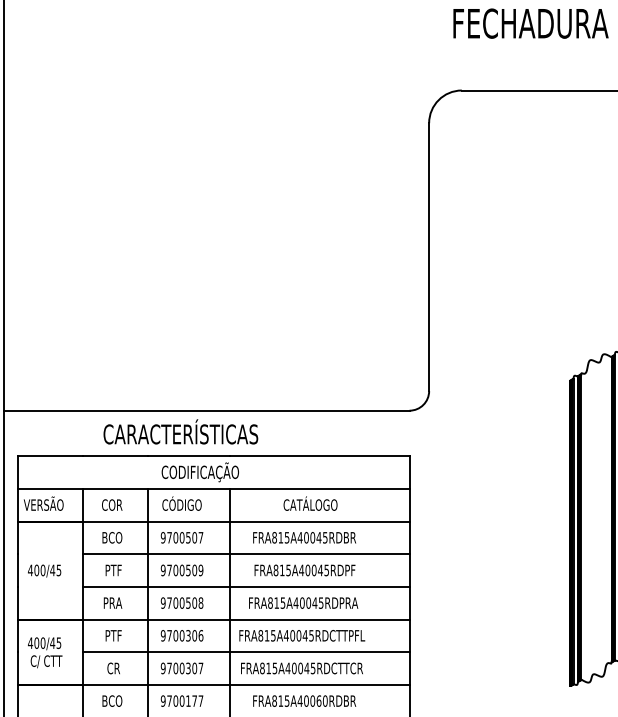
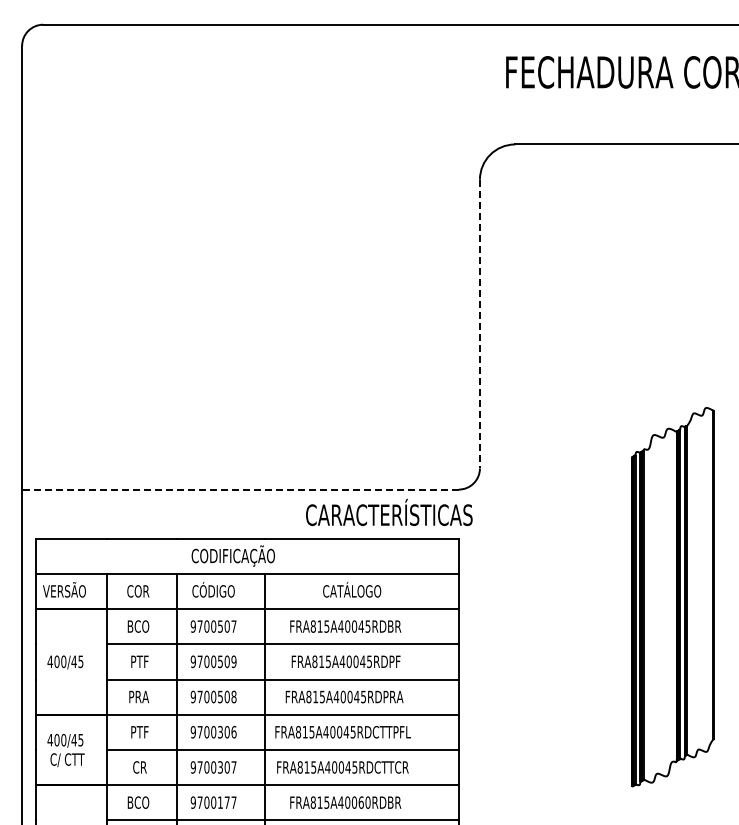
line: (428, 257) -> (479, 324), solid -> dashed
line: (206, 410) -> (239, 489), solid -> dashed
text: (181, 431) -> (389, 512), moved

